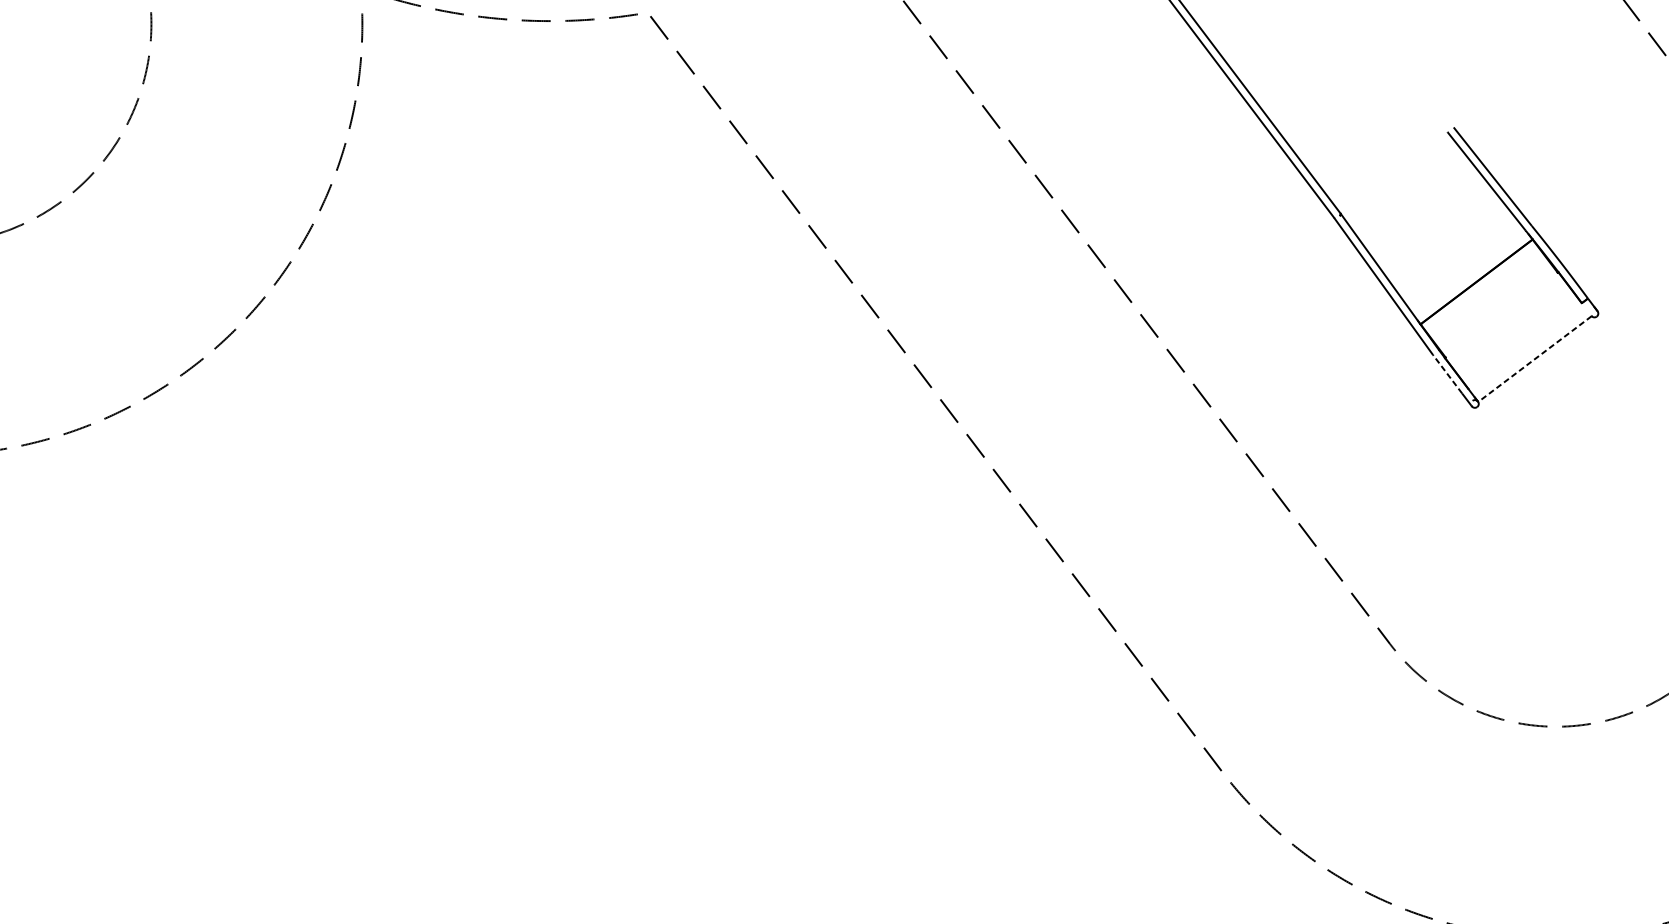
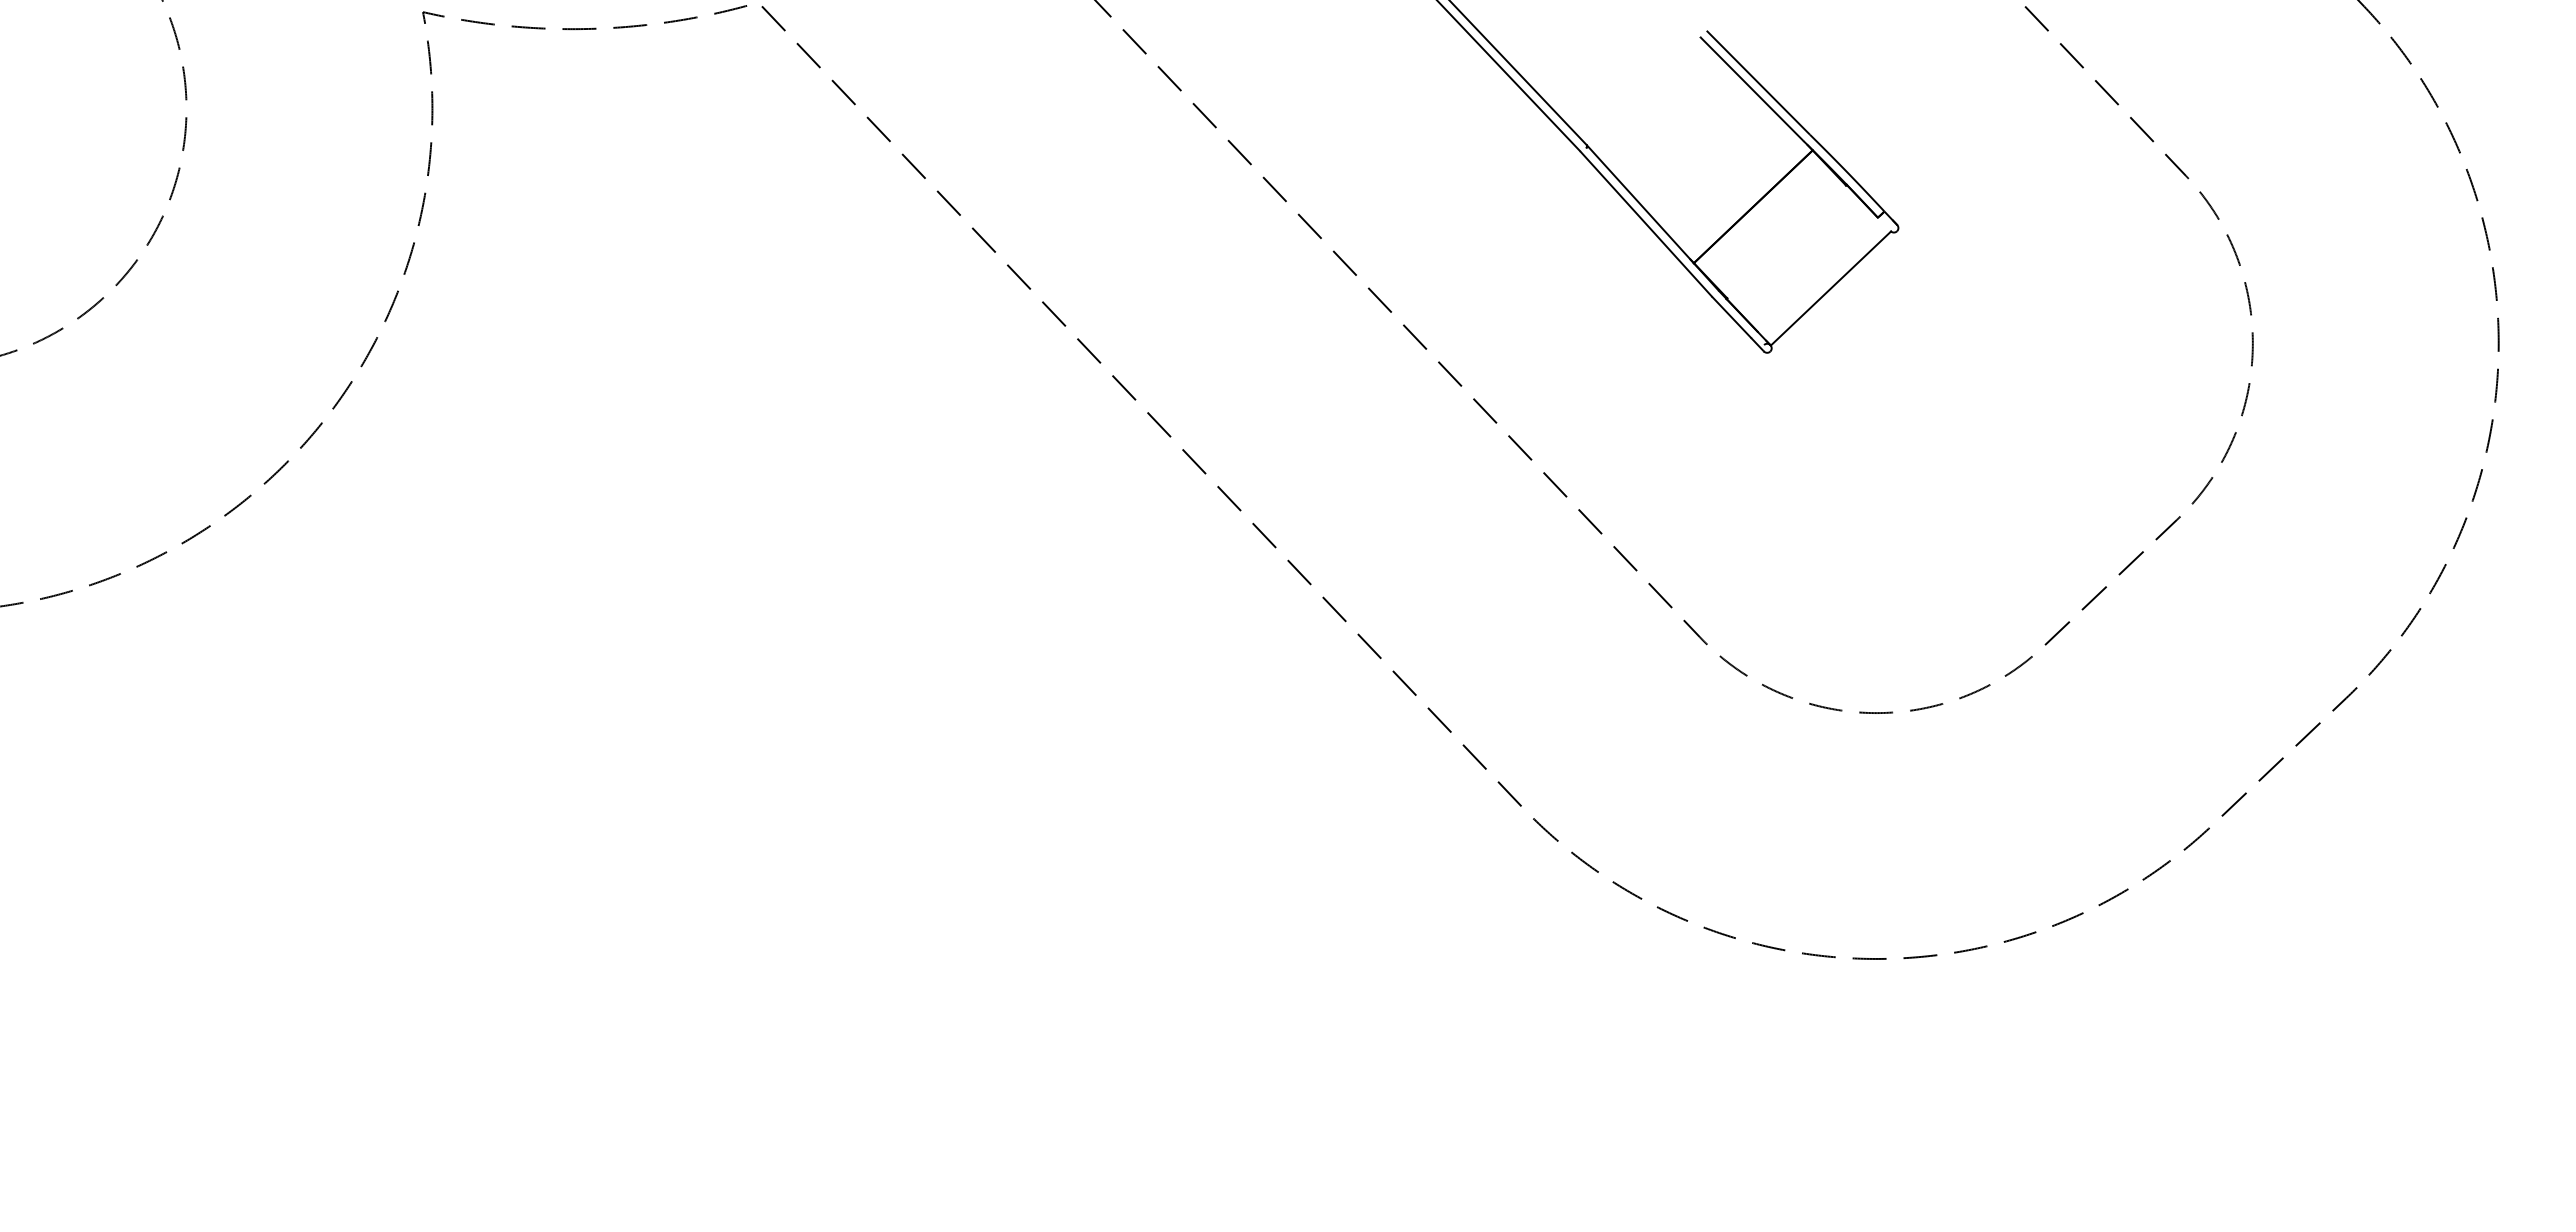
line: (1534, 359) -> (1830, 288), dashed -> solid
line: (1447, 374) -> (1731, 317), dashed -> solid

